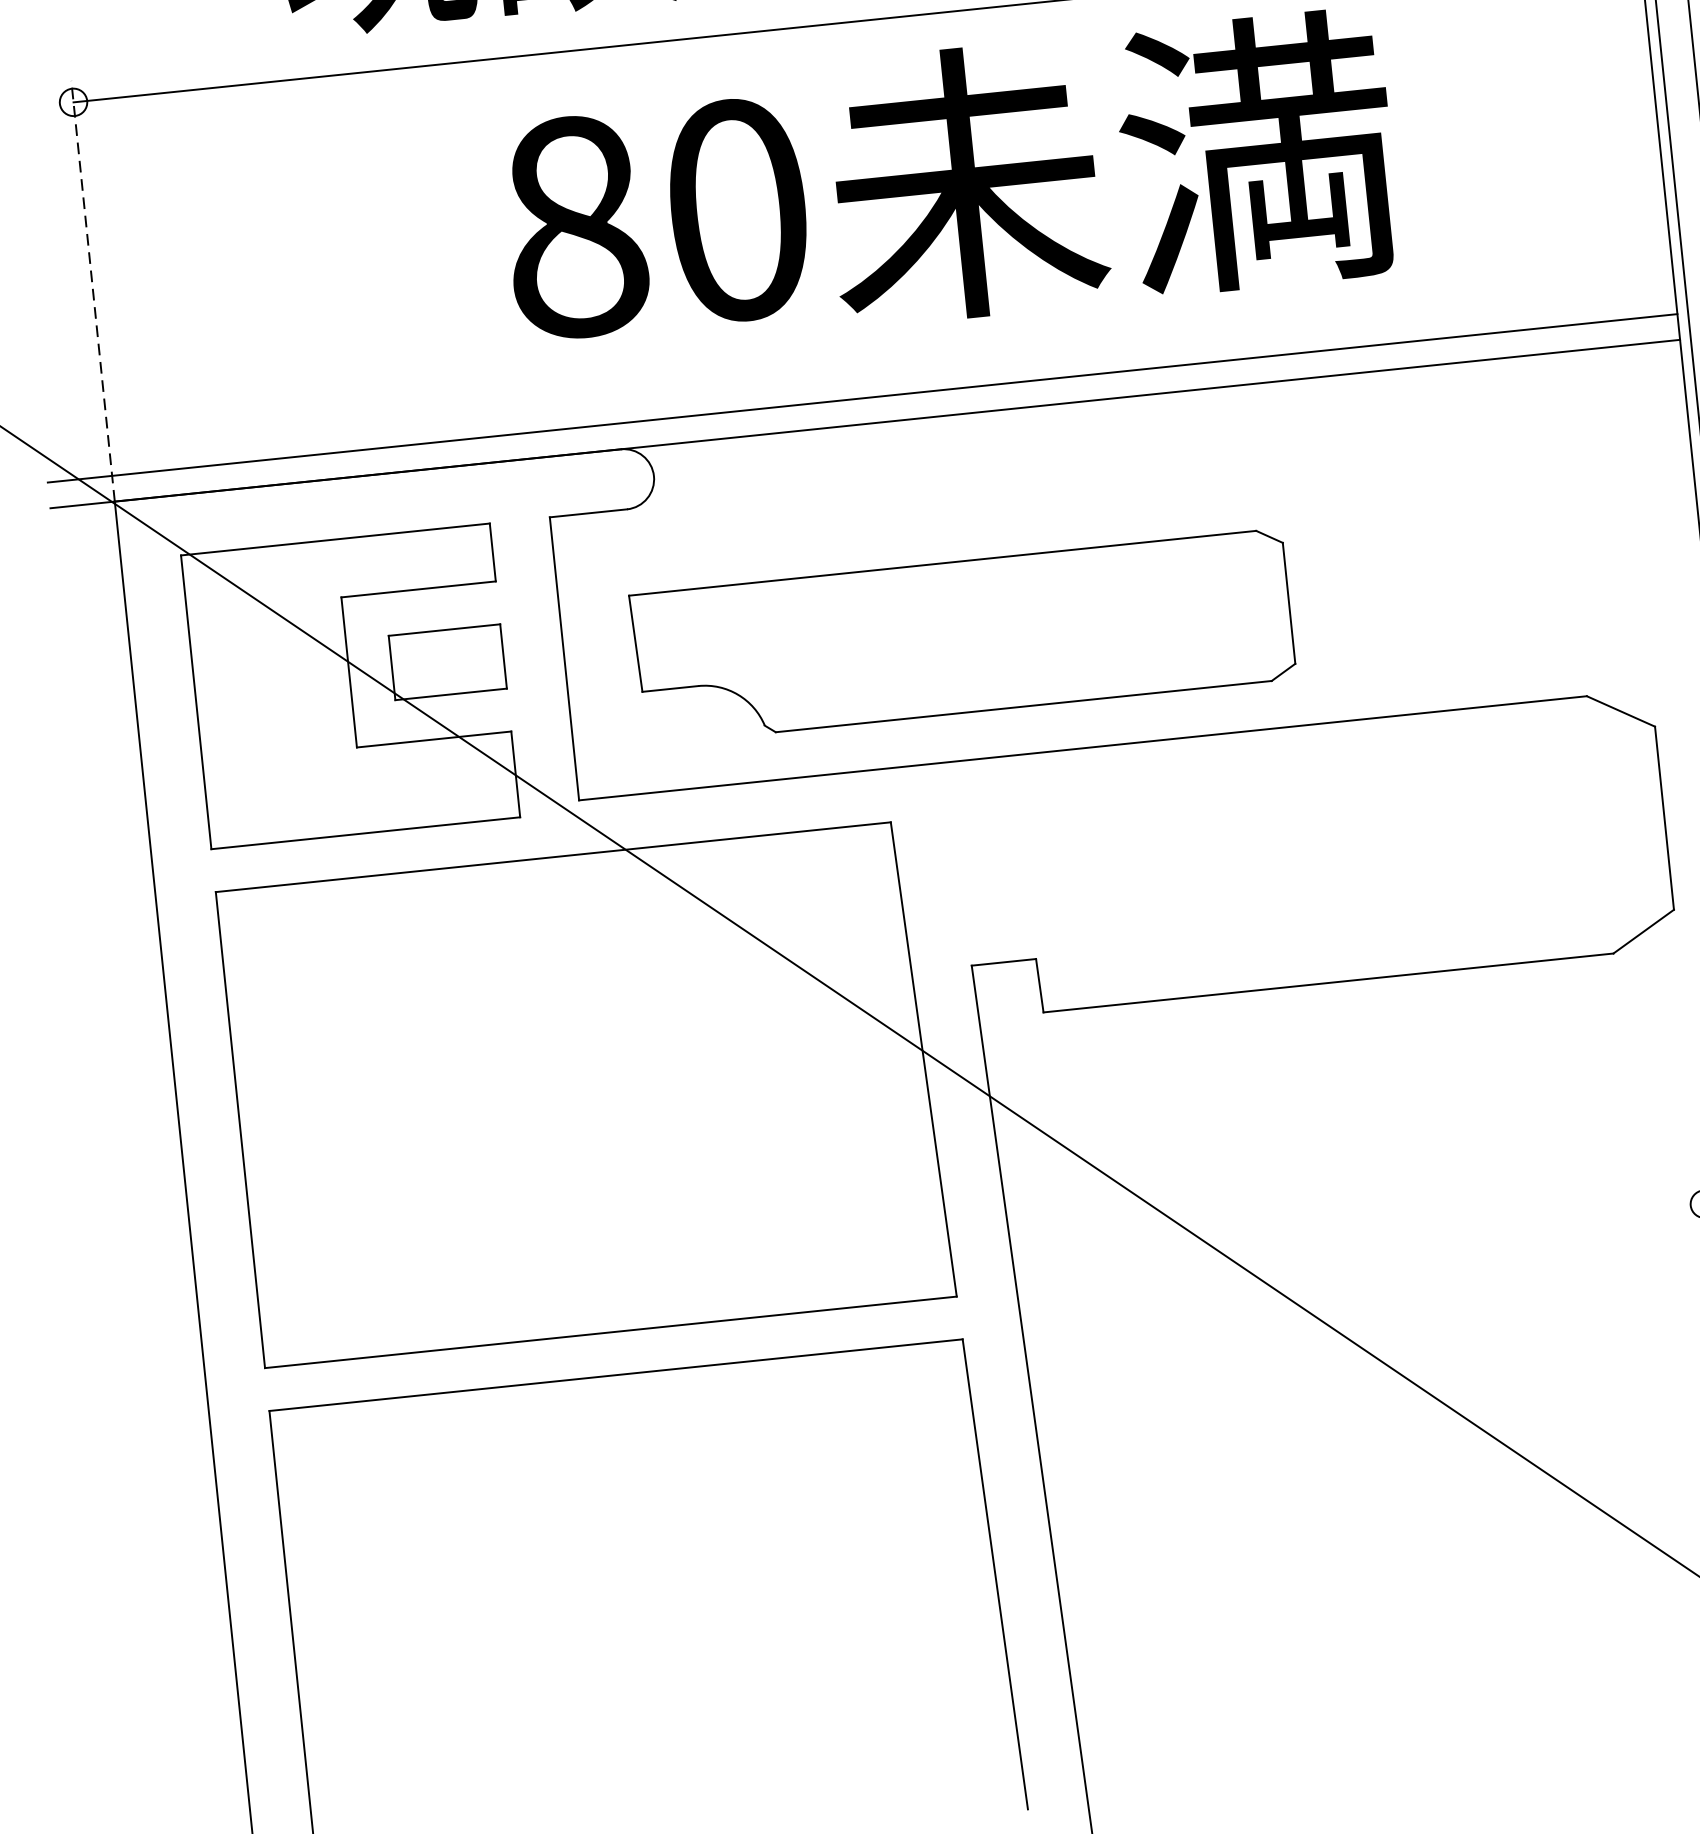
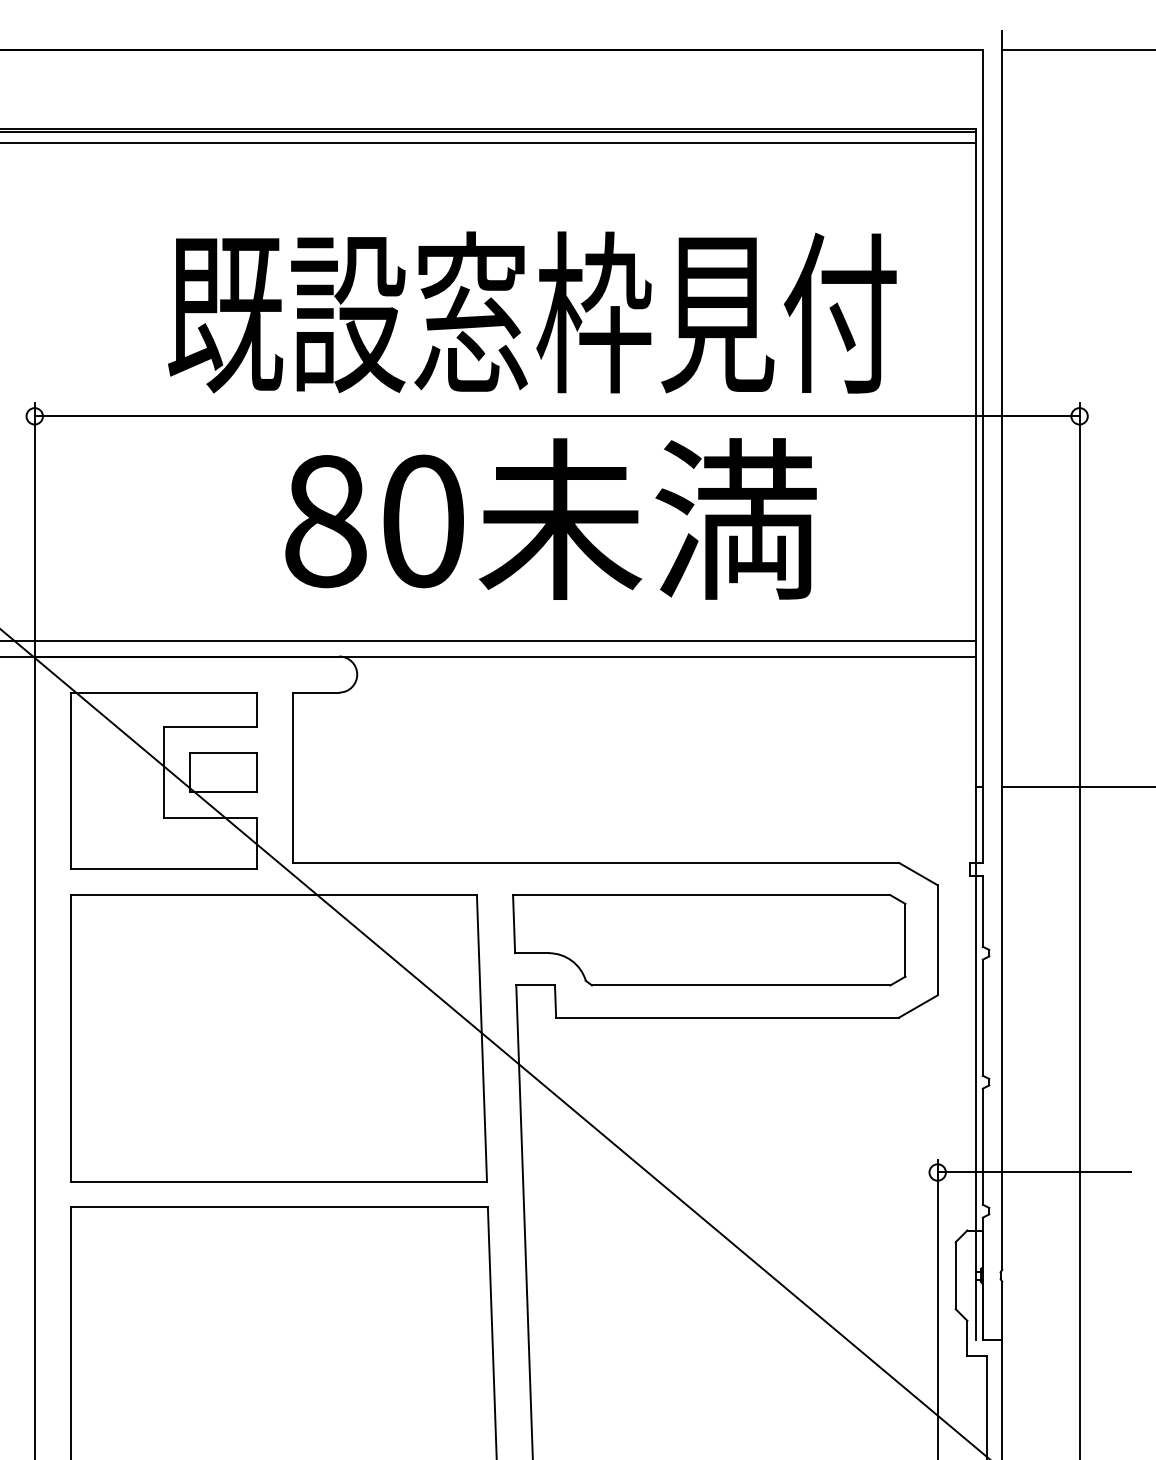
line: (92, 290) -> (34, 529), dashed -> solid
part: (963, 637) -> (709, 940), moved

